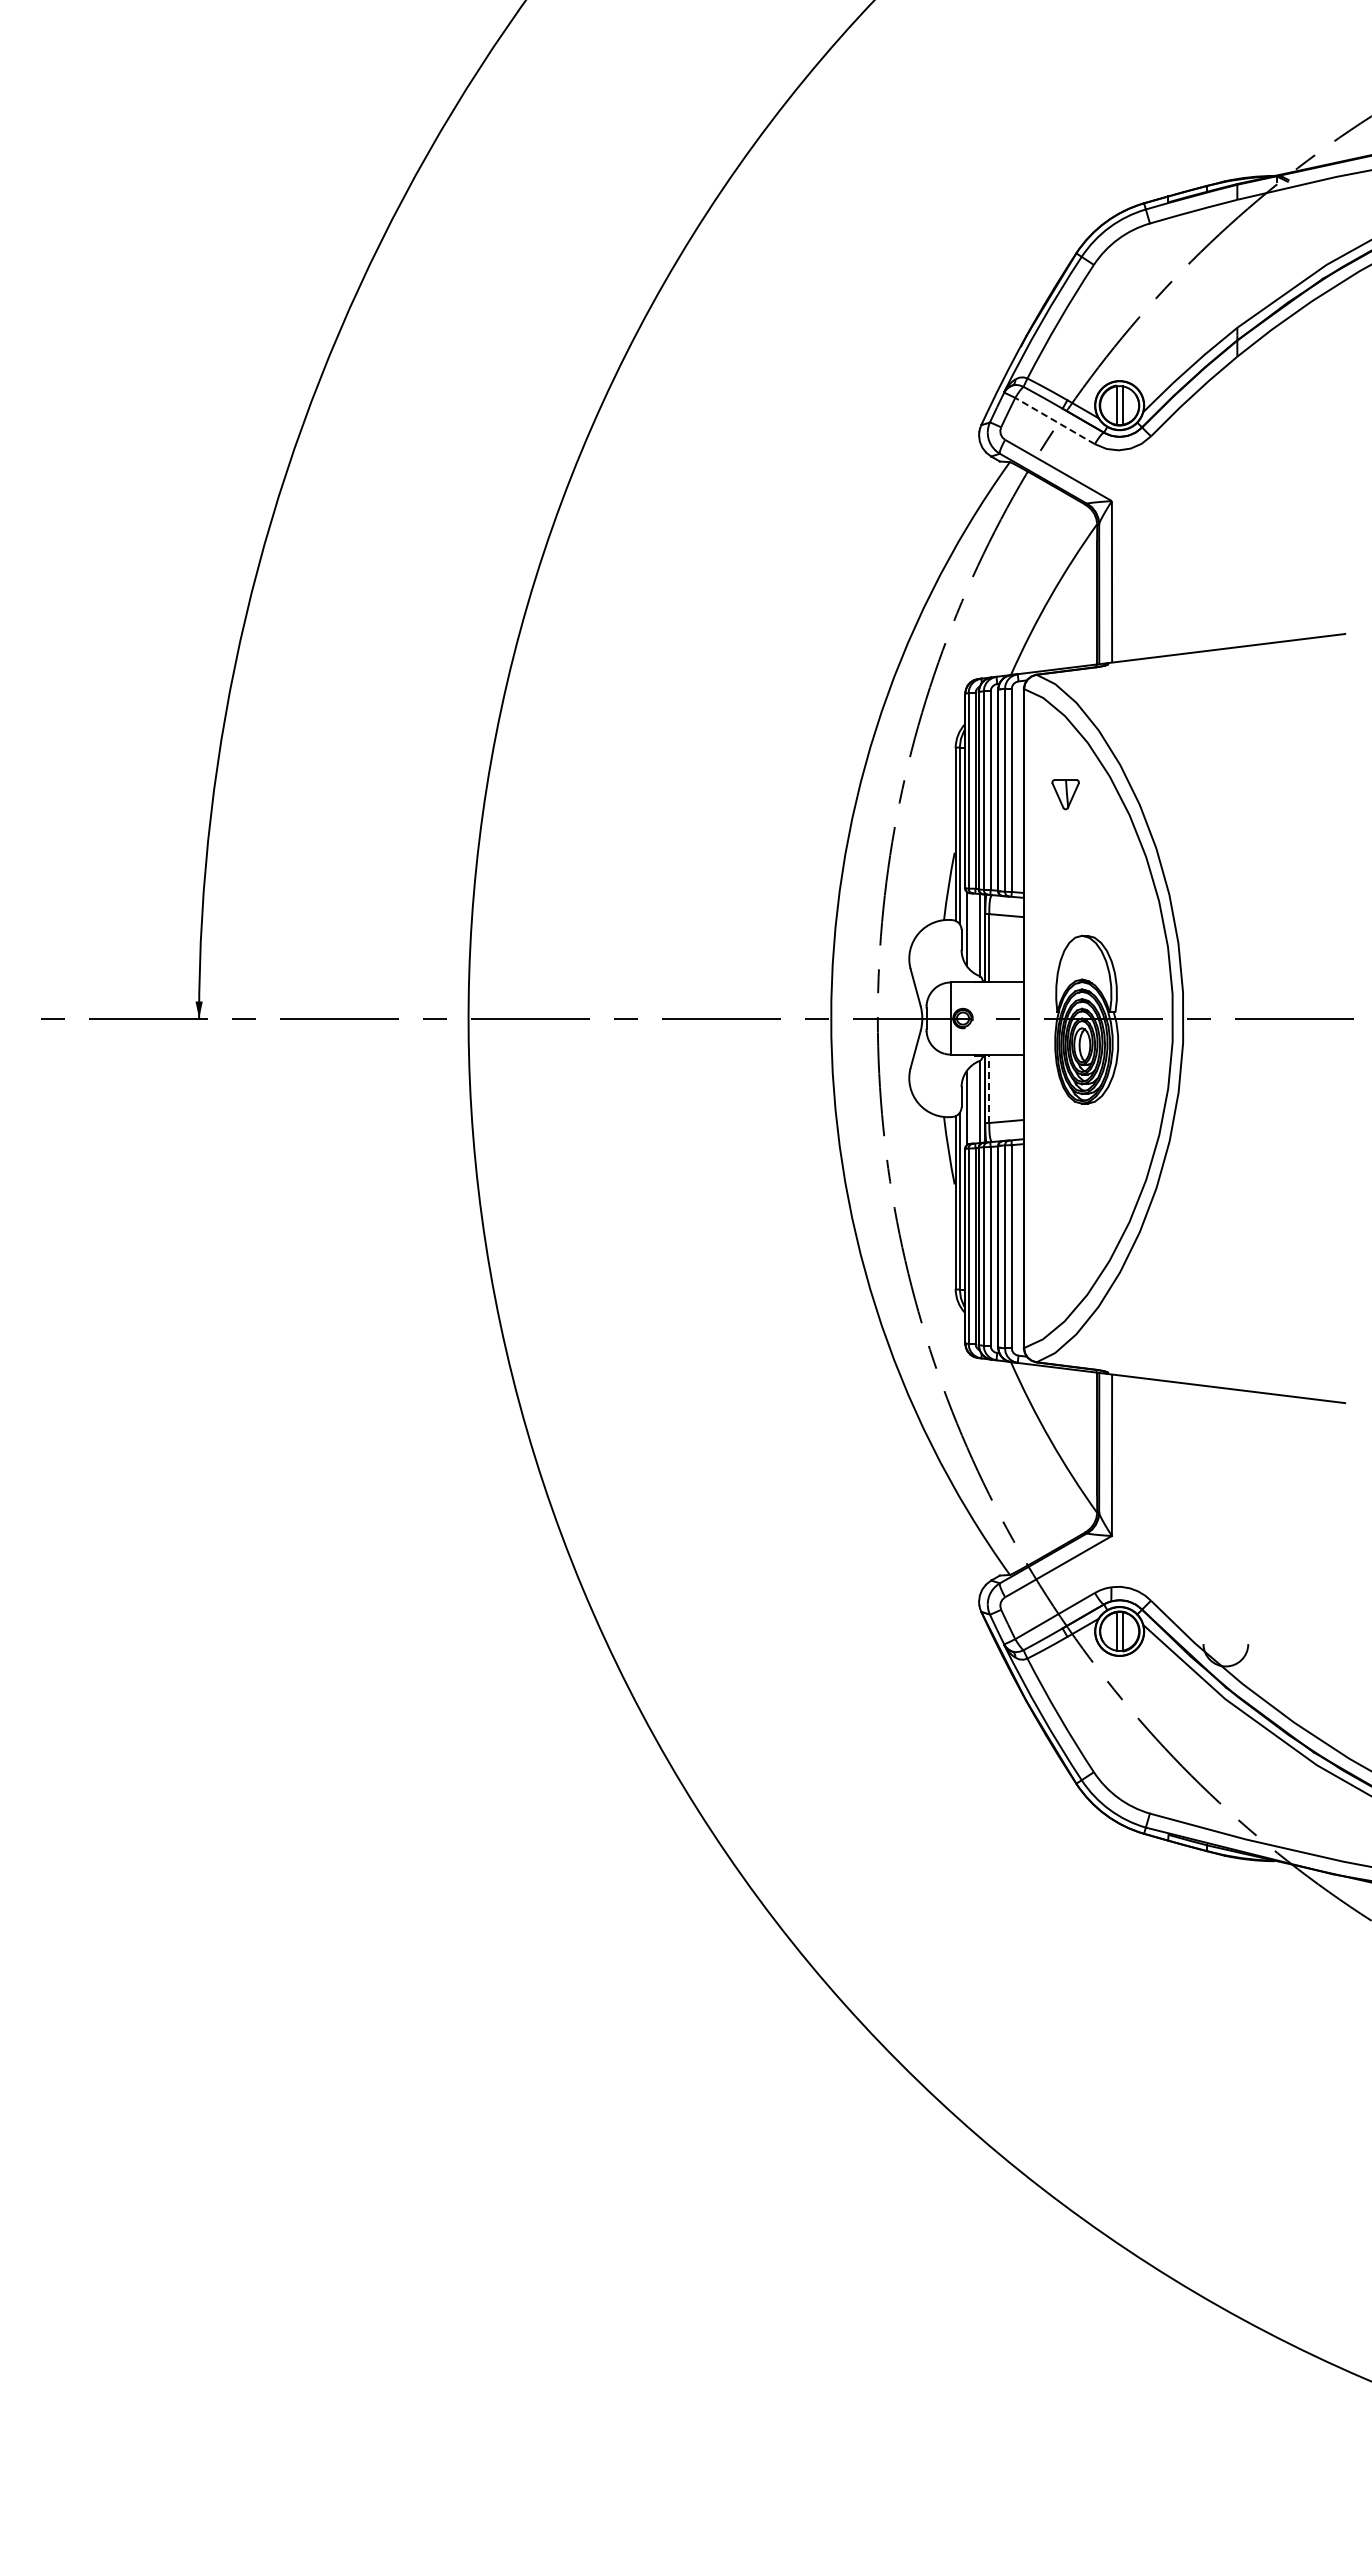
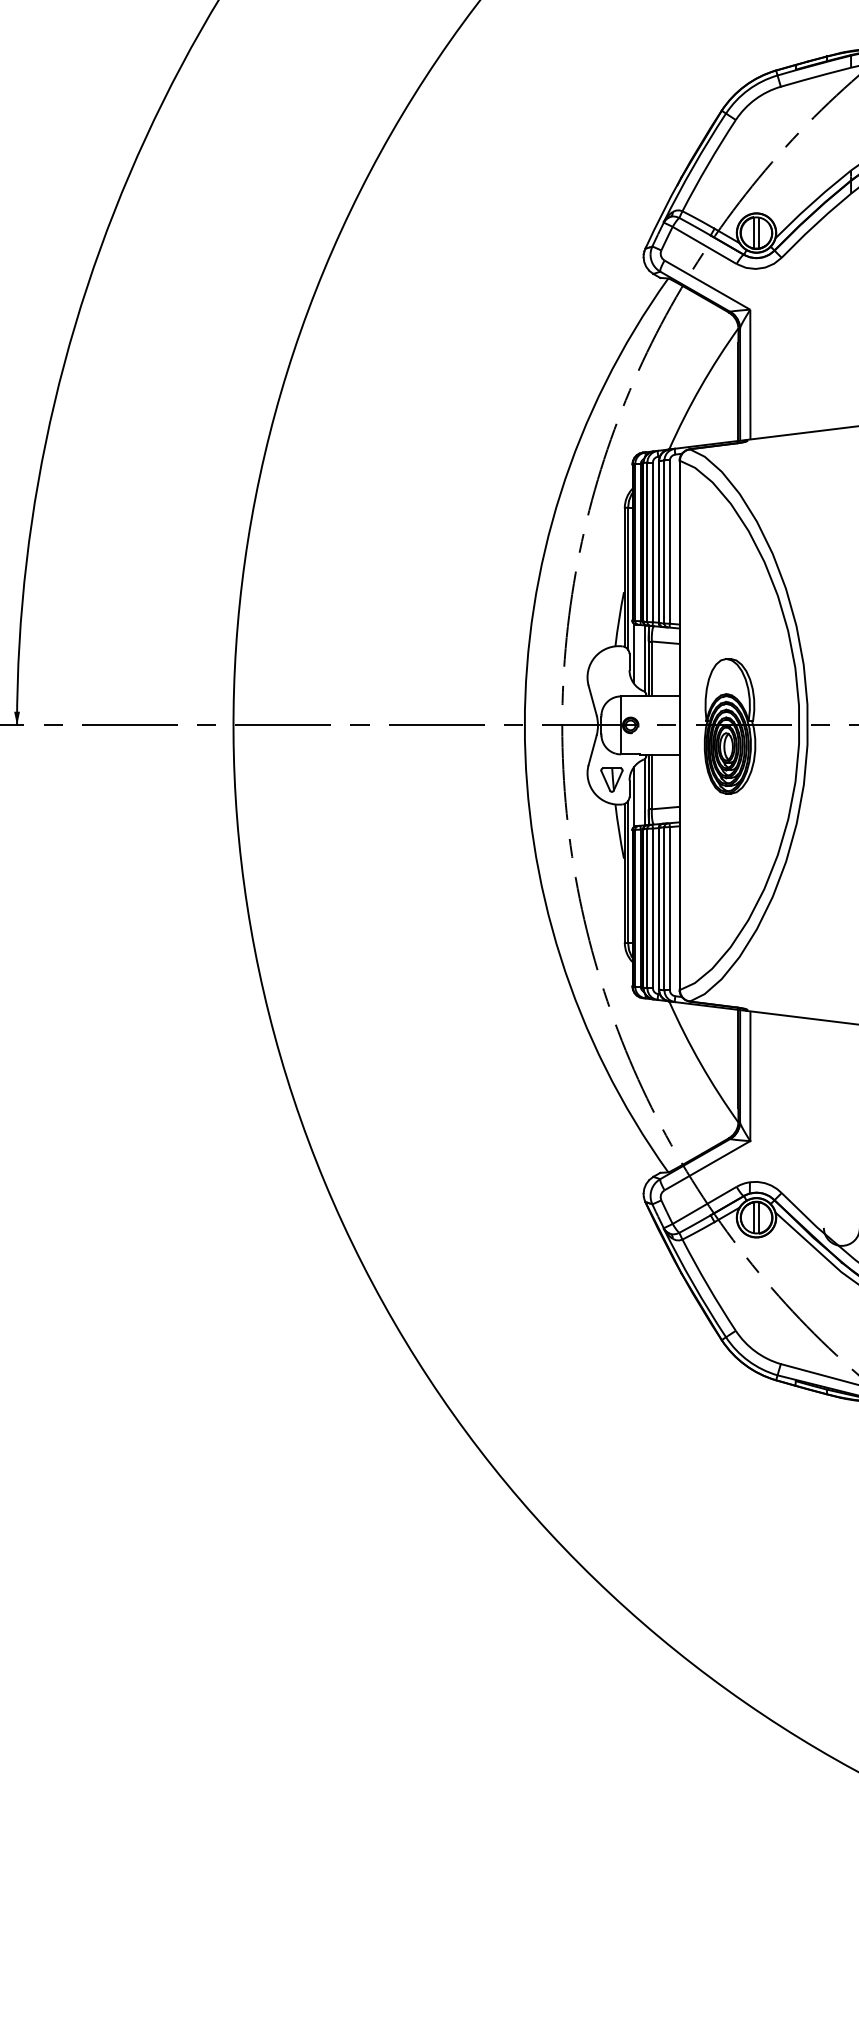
line: (1054, 420) -> (704, 244), dashed -> solid
part: (1065, 794) -> (611, 779), moved
line: (989, 1089) -> (651, 782), dashed -> solid

